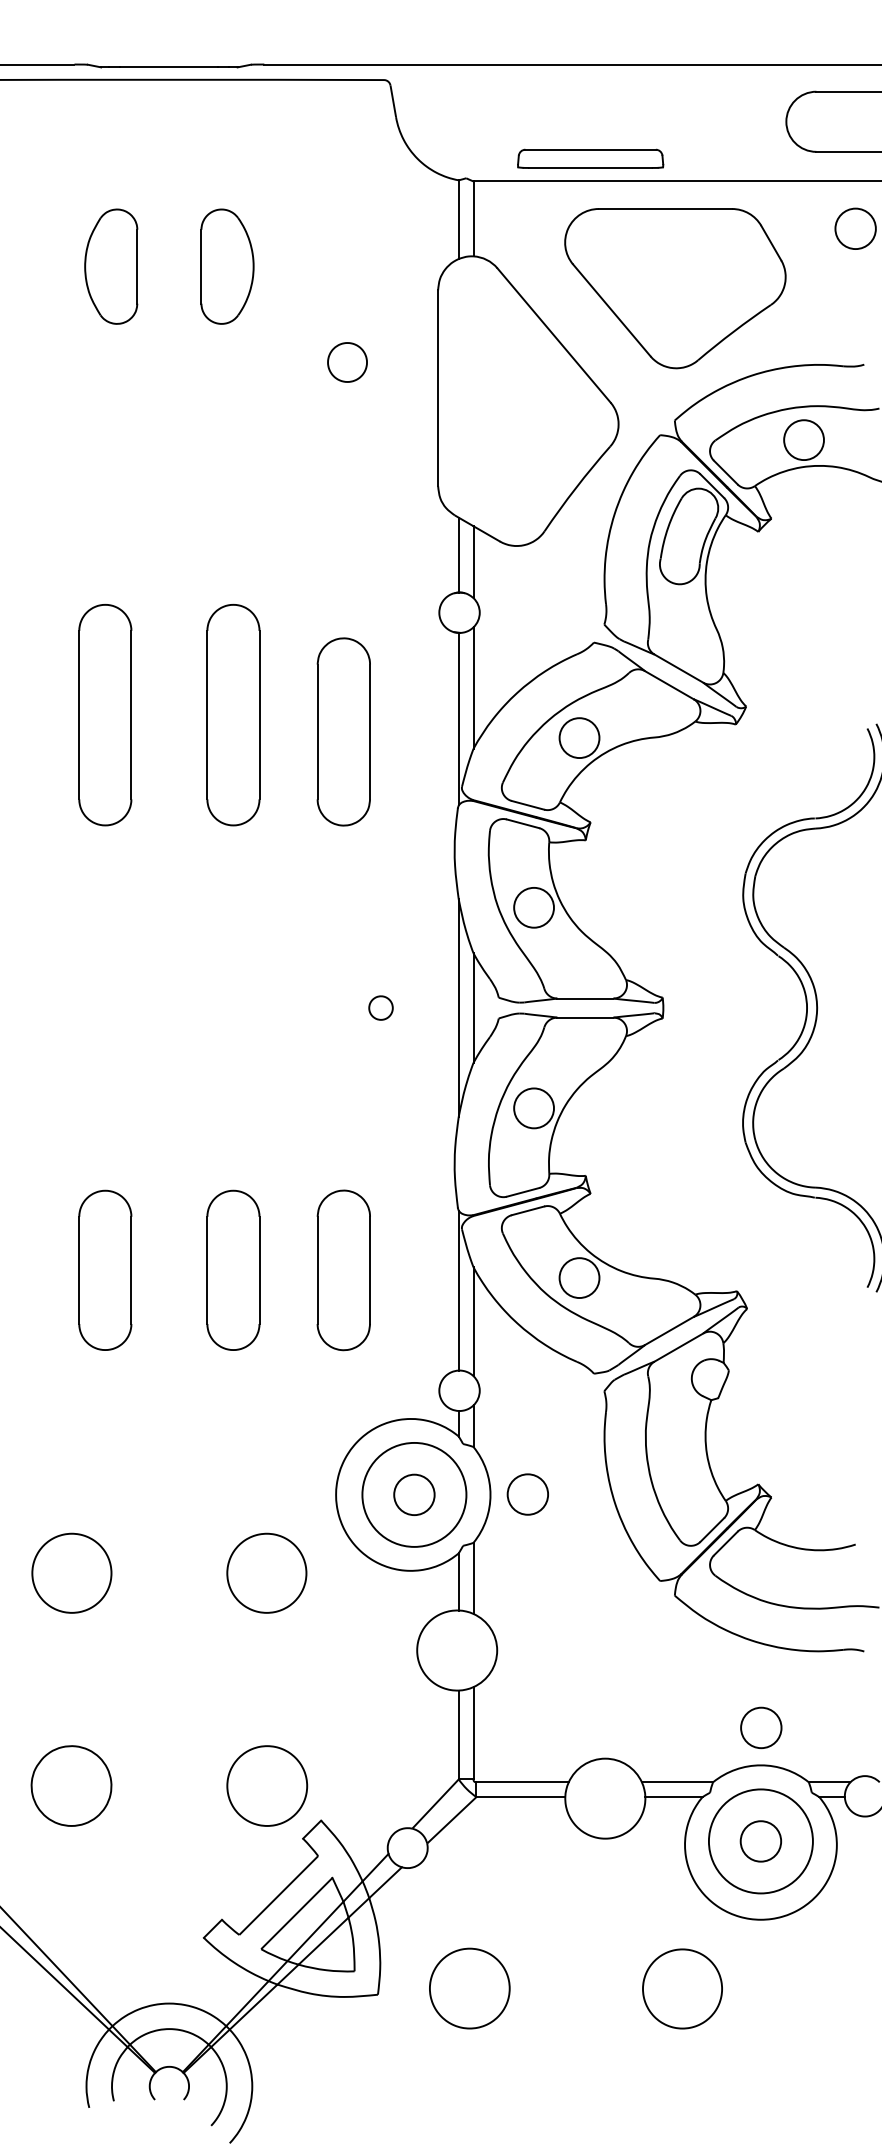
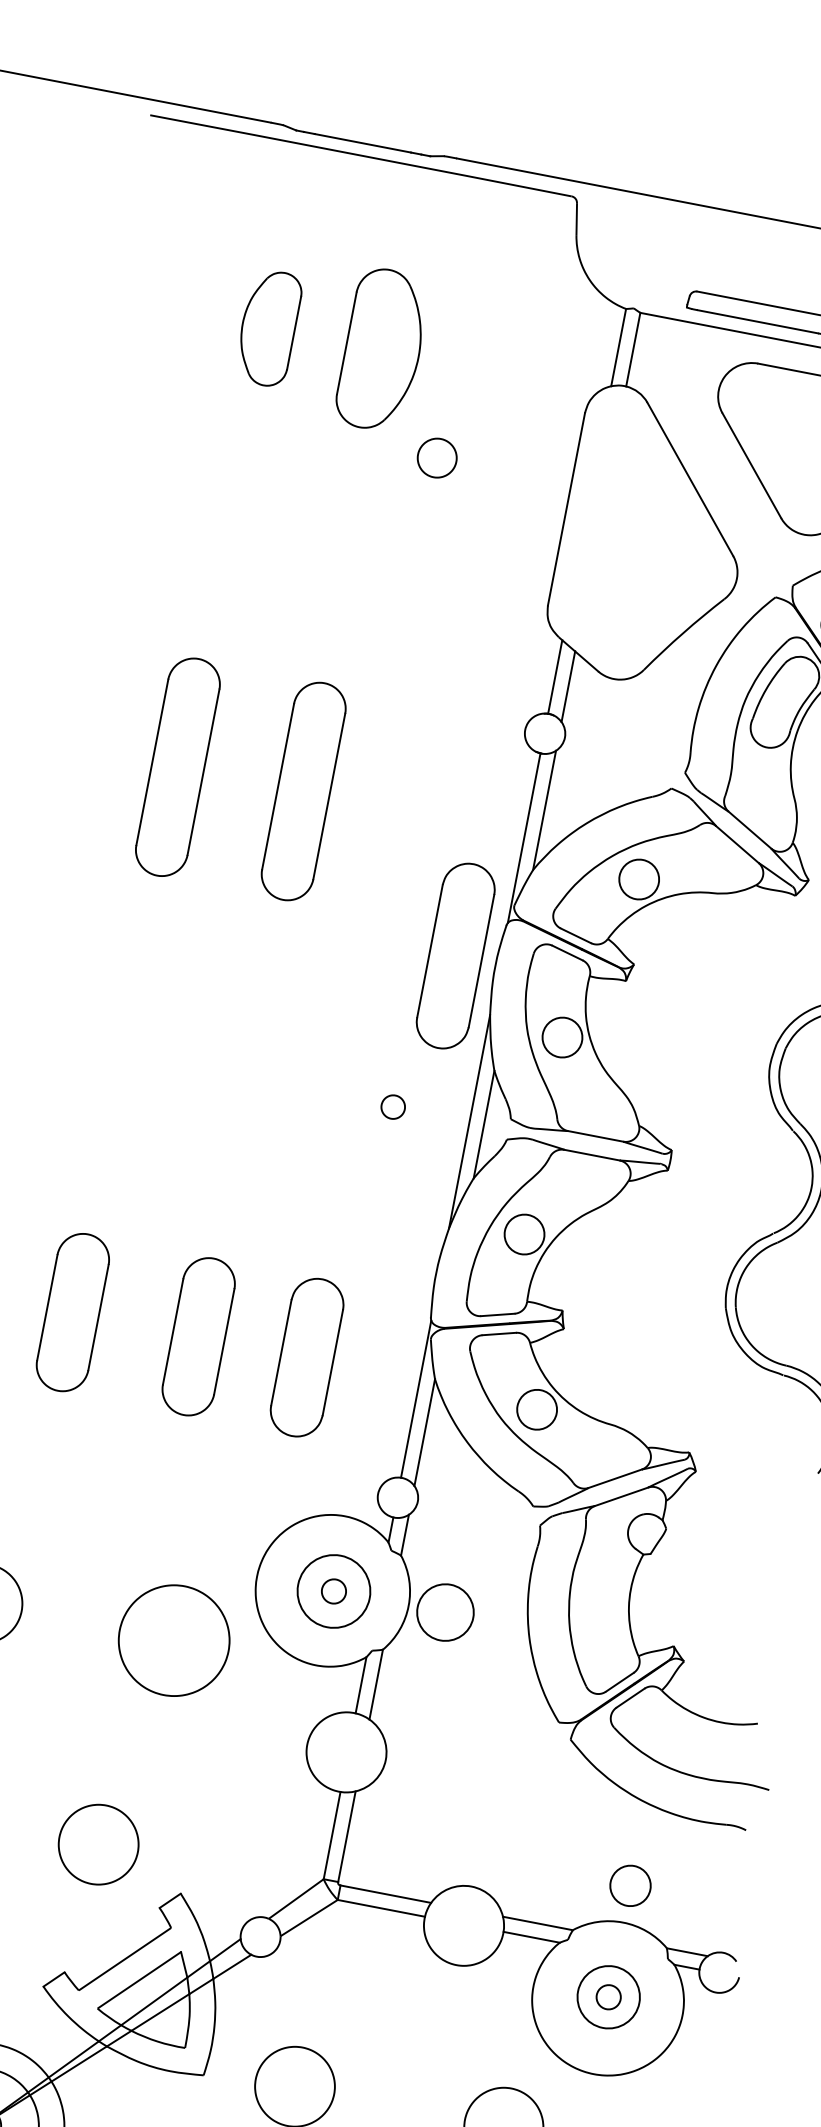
part: (227, 266) -> (382, 349), size x1.4
part: (347, 362) -> (437, 458), moved
part: (343, 731) -> (455, 955), moved
circle: (414, 1494) -> (334, 1591), size x0.6
circle: (414, 1494) -> (334, 1591), size x0.7
circle: (527, 1494) -> (445, 1612), size x1.4
part: (266, 1572) -> (174, 1639), size x1.4
part: (267, 1785) -> (99, 1844), moved
circle: (760, 1841) -> (608, 1997), size x0.6
circle: (760, 1841) -> (608, 1997), size x0.6

